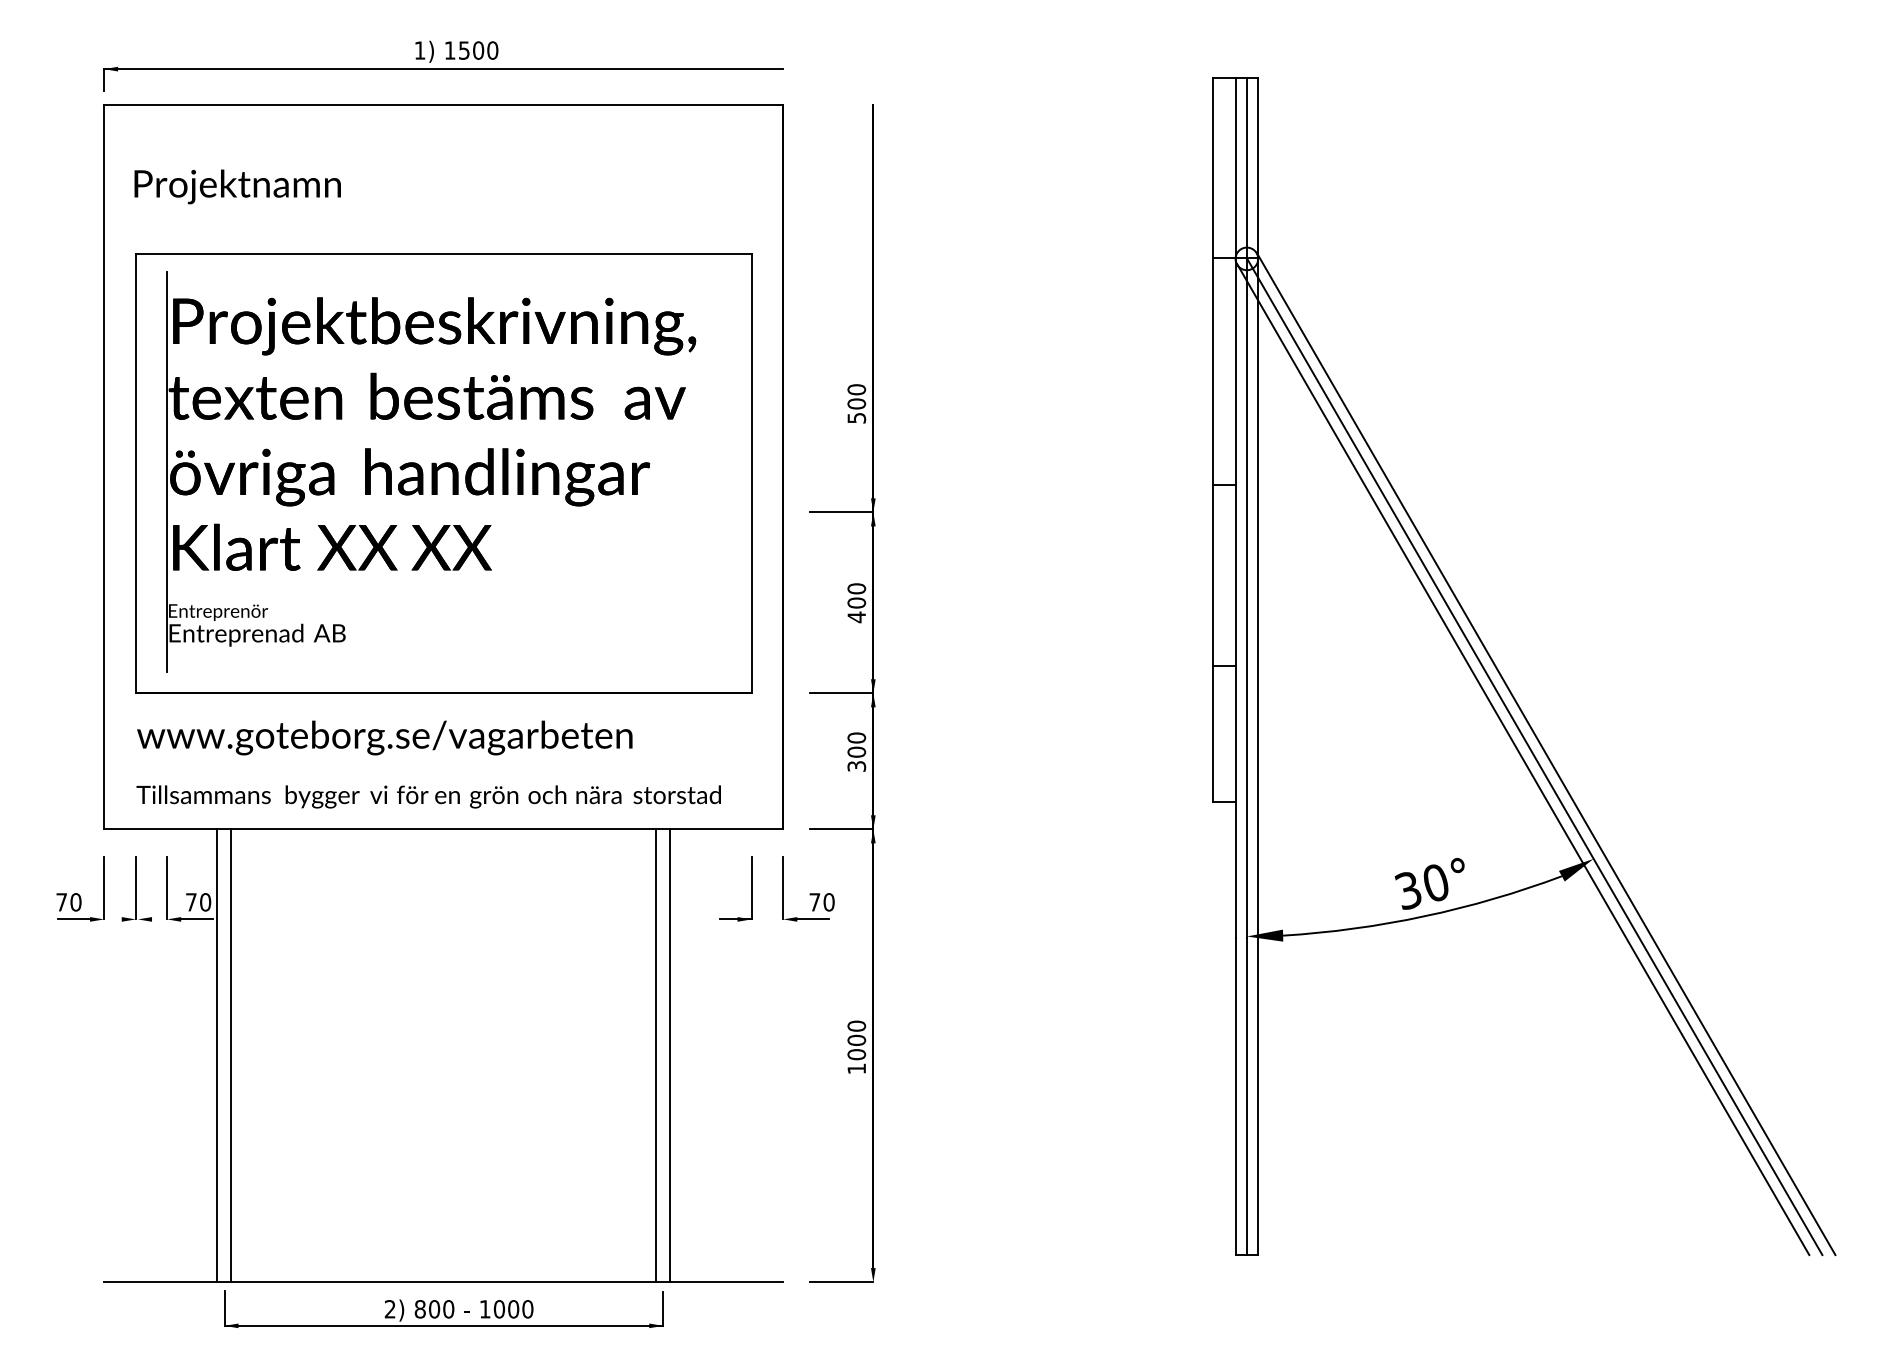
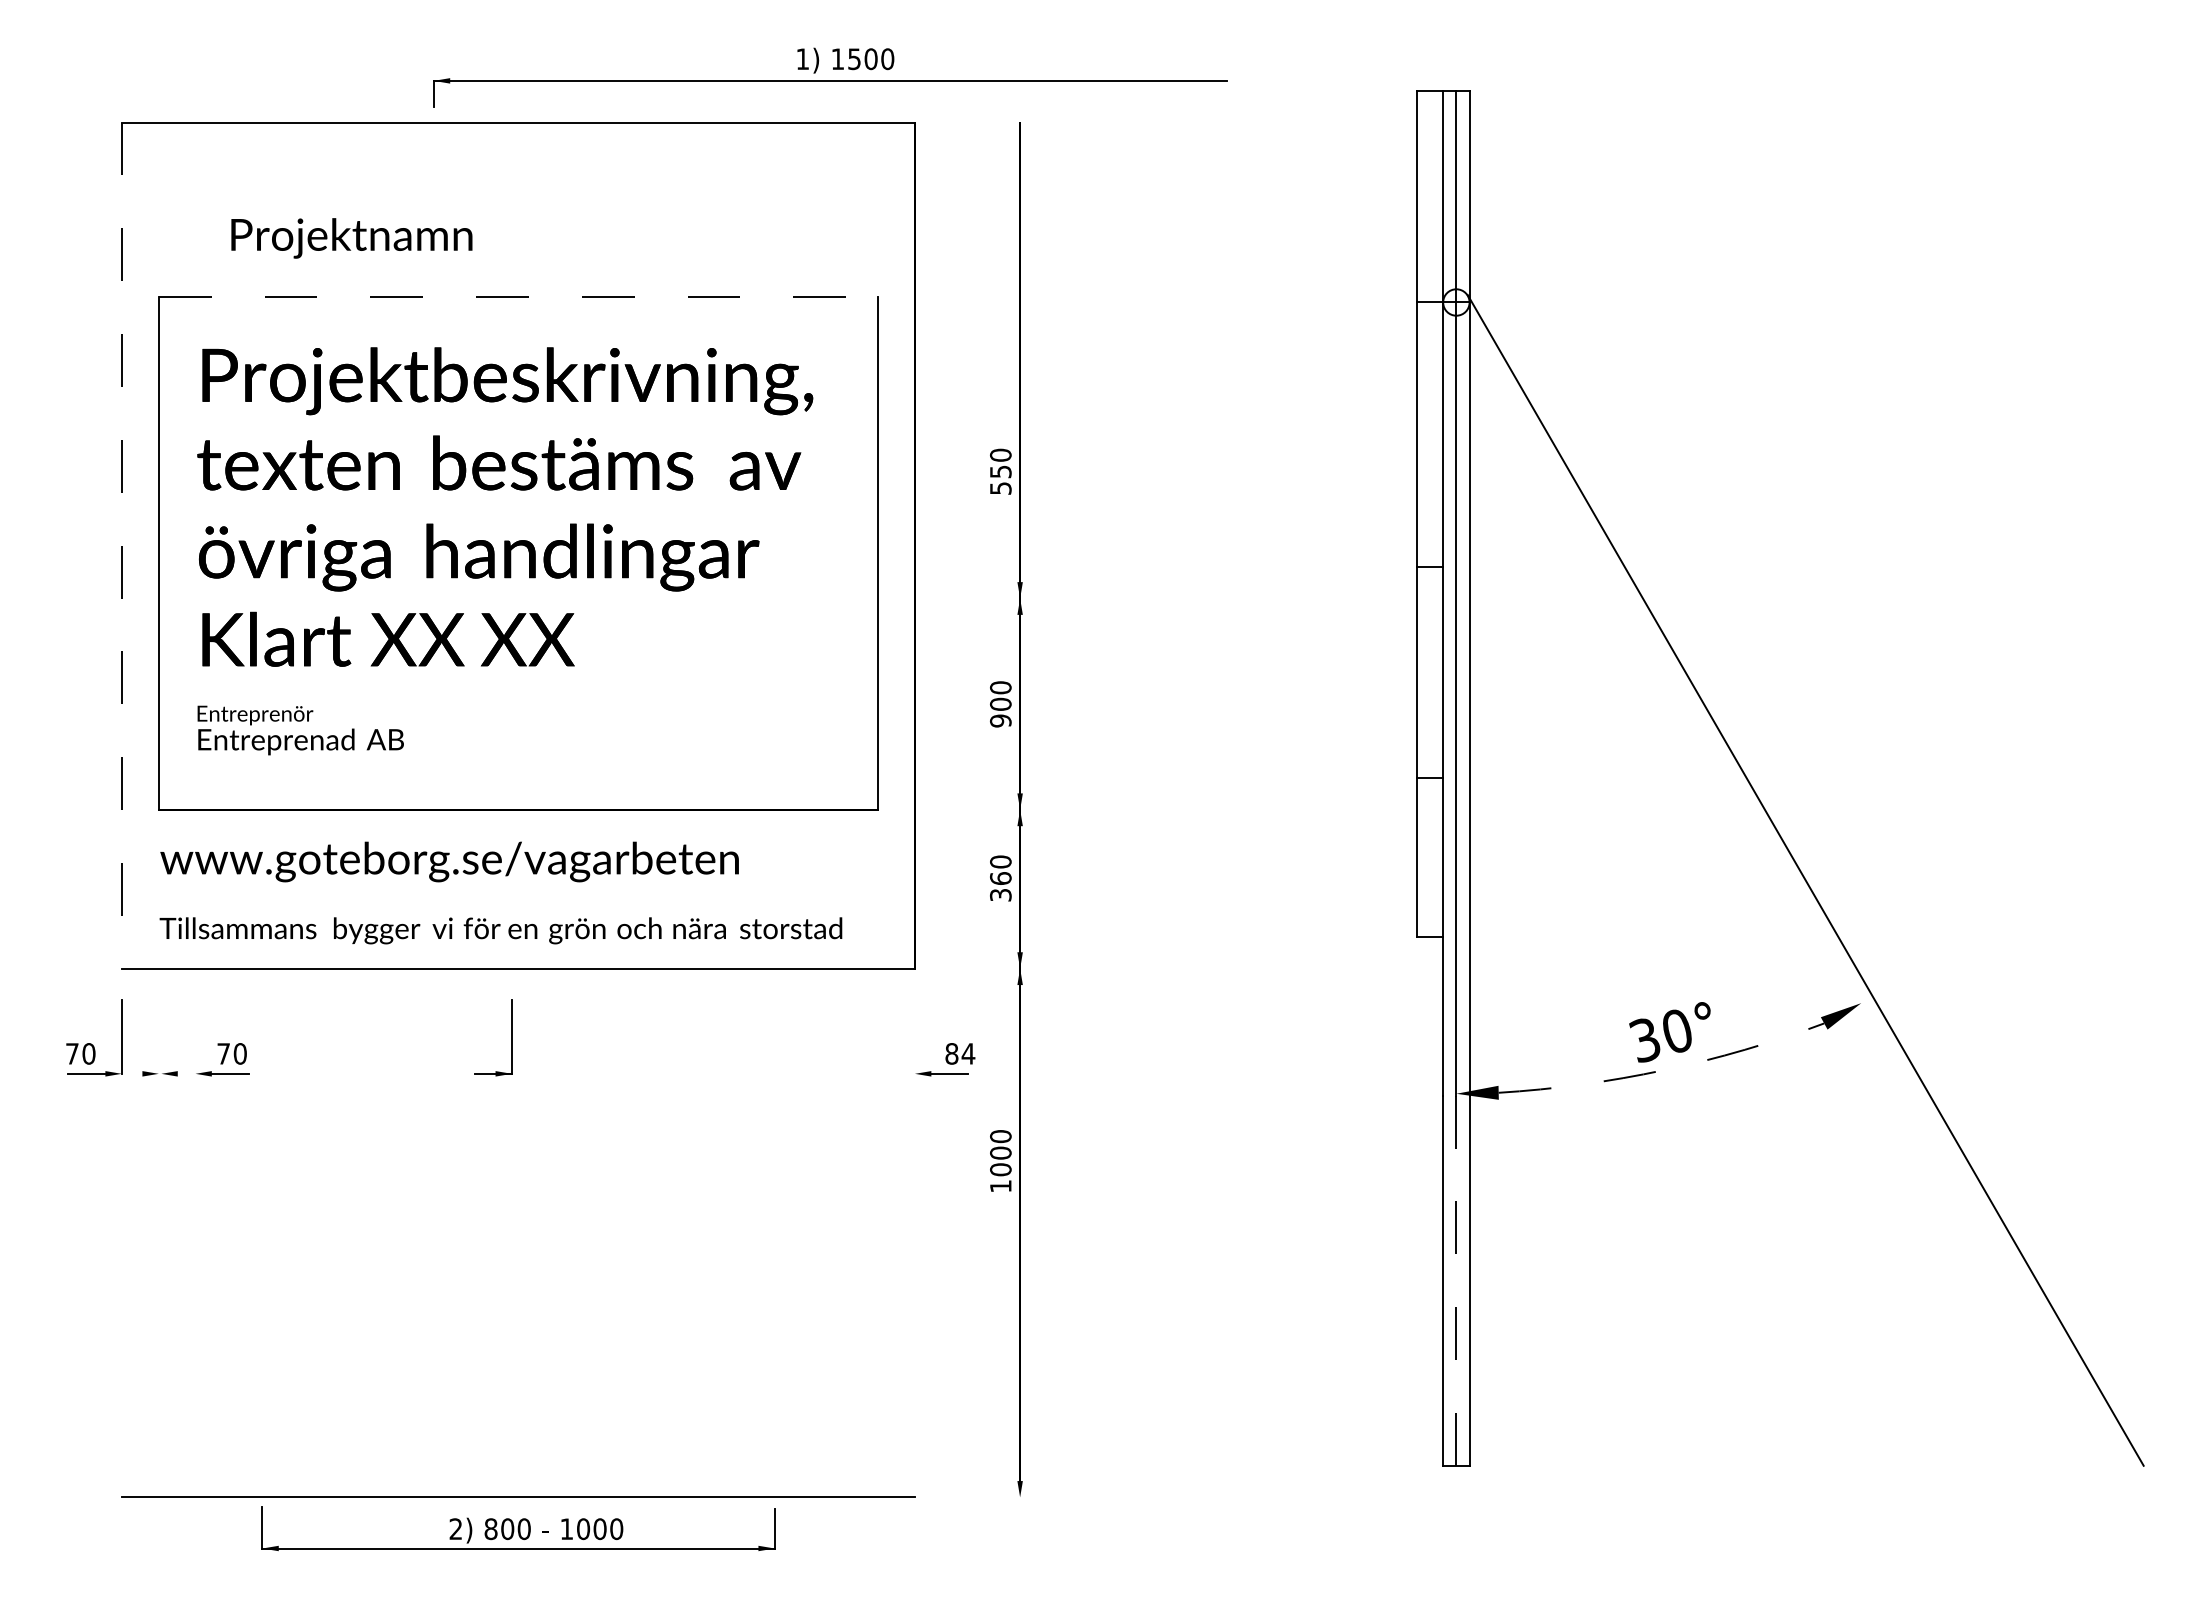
part: (443, 66) -> (830, 77), moved
text: (237, 186) -> (351, 238), moved
line: (443, 254) -> (518, 297), solid -> dashed
text: (856, 403) -> (1000, 471), 500 -> 550
line: (103, 467) -> (121, 546), solid -> dashed
line: (167, 472) -> (195, 551), removed
line: (841, 512) -> (983, 598), removed
text: (856, 616) -> (1000, 720), 400 -> 900
line: (841, 693) -> (983, 809), removed
text: (856, 752) -> (1000, 878), 300 -> 360
line: (1534, 756) -> (1792, 883), removed
line: (1522, 758) -> (1778, 886), removed
line: (841, 829) -> (983, 968), removed
line: (135, 887) -> (158, 1036), removed
line: (167, 887) -> (195, 1036), removed
line: (782, 887) -> (914, 1036), removed
part: (751, 888) -> (511, 1037), moved
text: (822, 902) -> (960, 1053), 70 -> 84
arc: (1425, 916) -> (1664, 1070), solid -> dashed
text: (856, 1046) -> (1000, 1160), moved
line: (216, 1055) -> (253, 1232), removed
line: (230, 1055) -> (269, 1232), removed
line: (656, 1055) -> (766, 1232), removed
line: (669, 1055) -> (782, 1232), removed
line: (1246, 1097) -> (1456, 1281), solid -> dashed
line: (841, 1282) -> (983, 1497), removed

